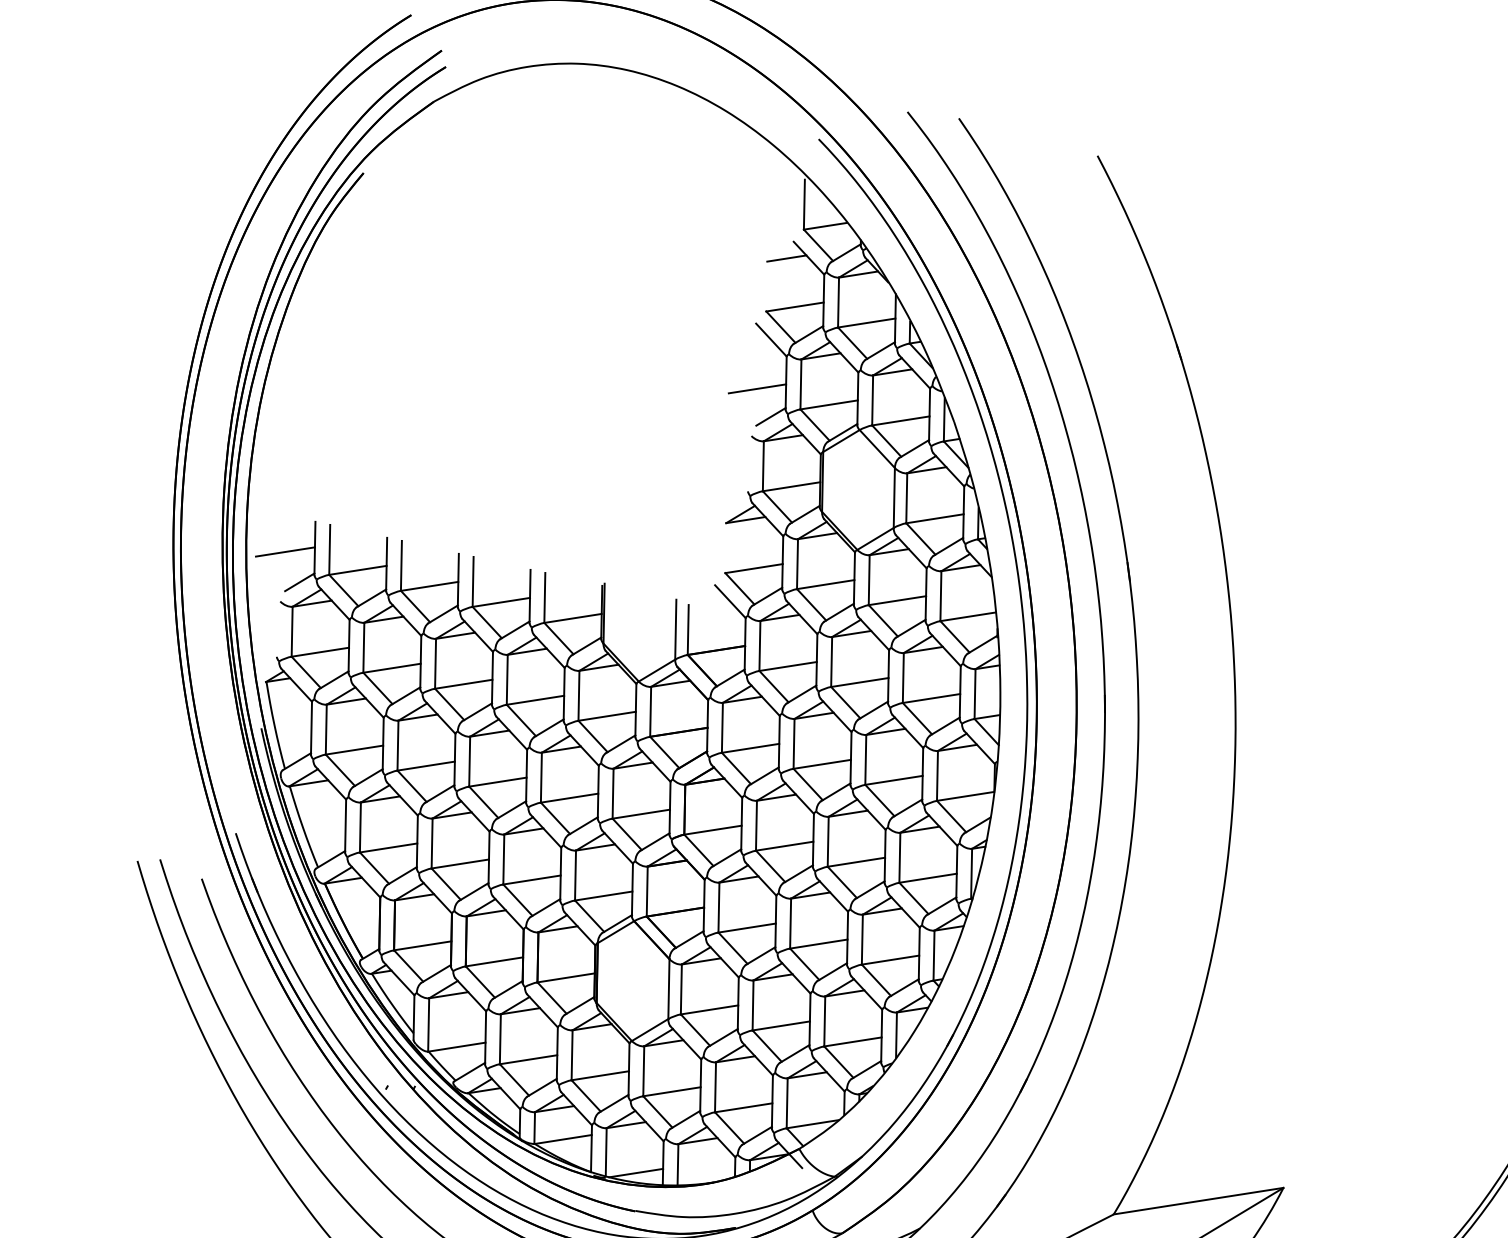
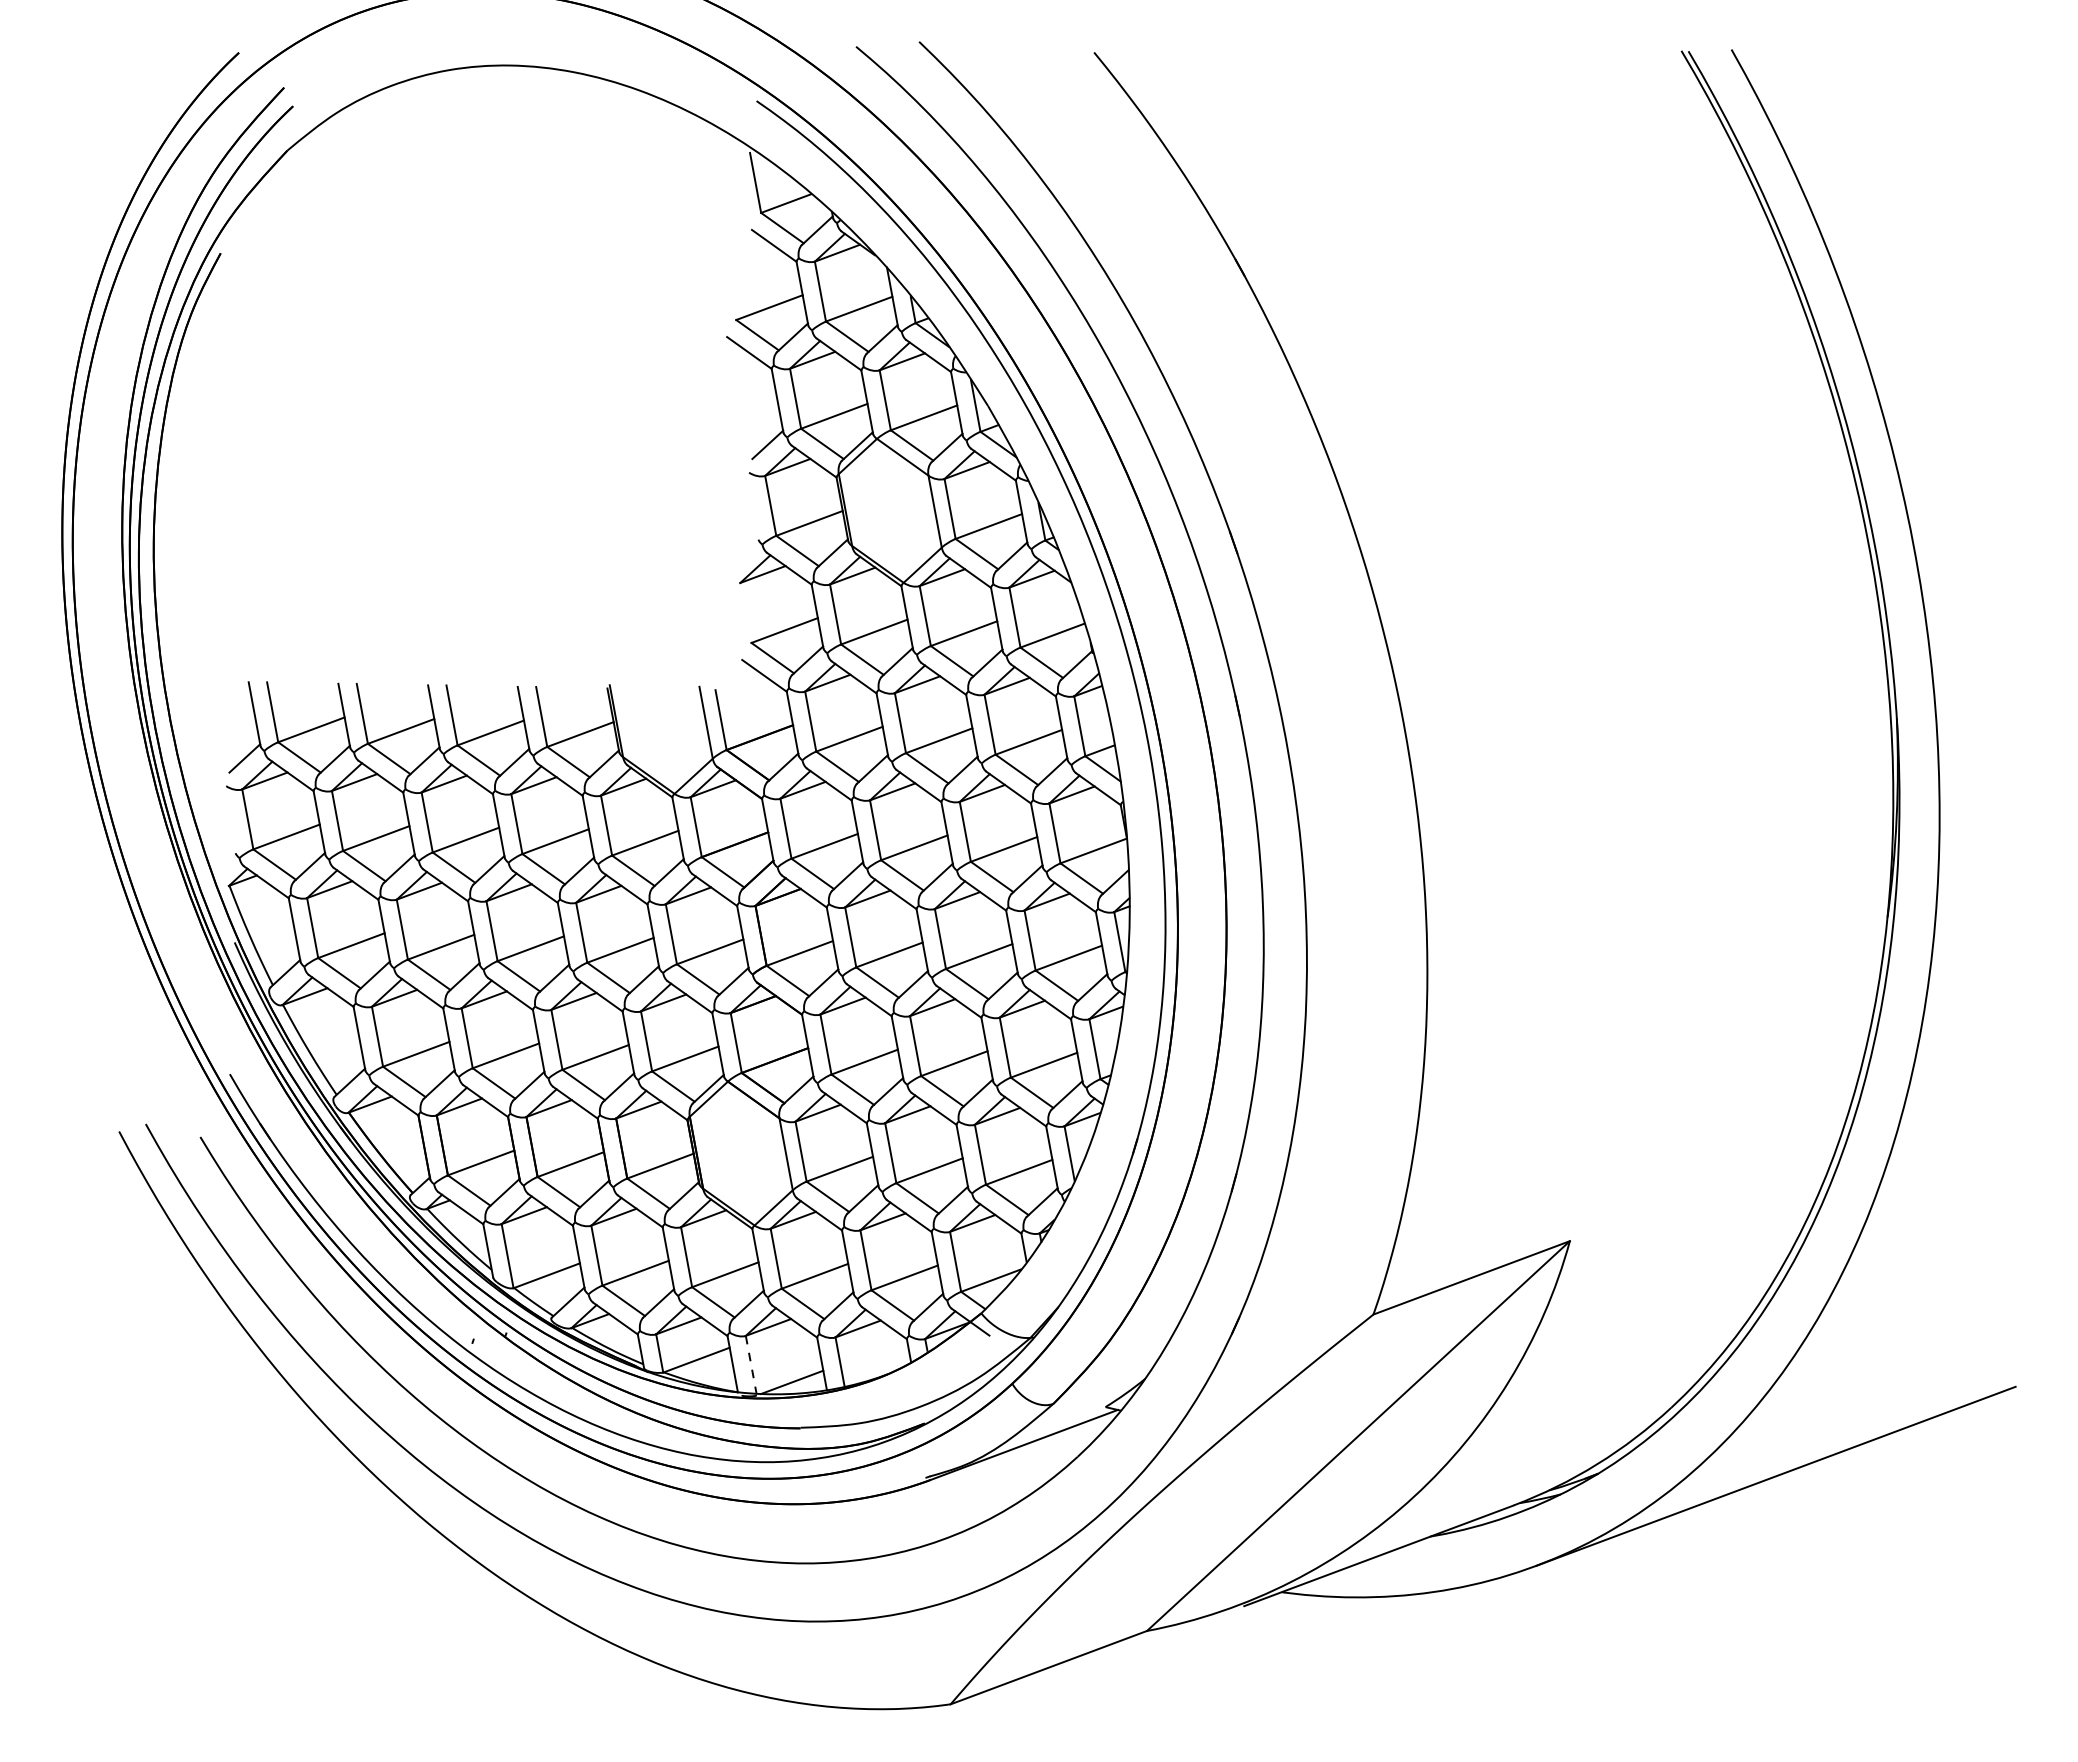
line: (786, 258) -> (747, 251), removed
line: (757, 388) -> (744, 414), removed
line: (285, 551) -> (220, 725), removed
line: (606, 1152) -> (751, 1365), solid -> dashed

